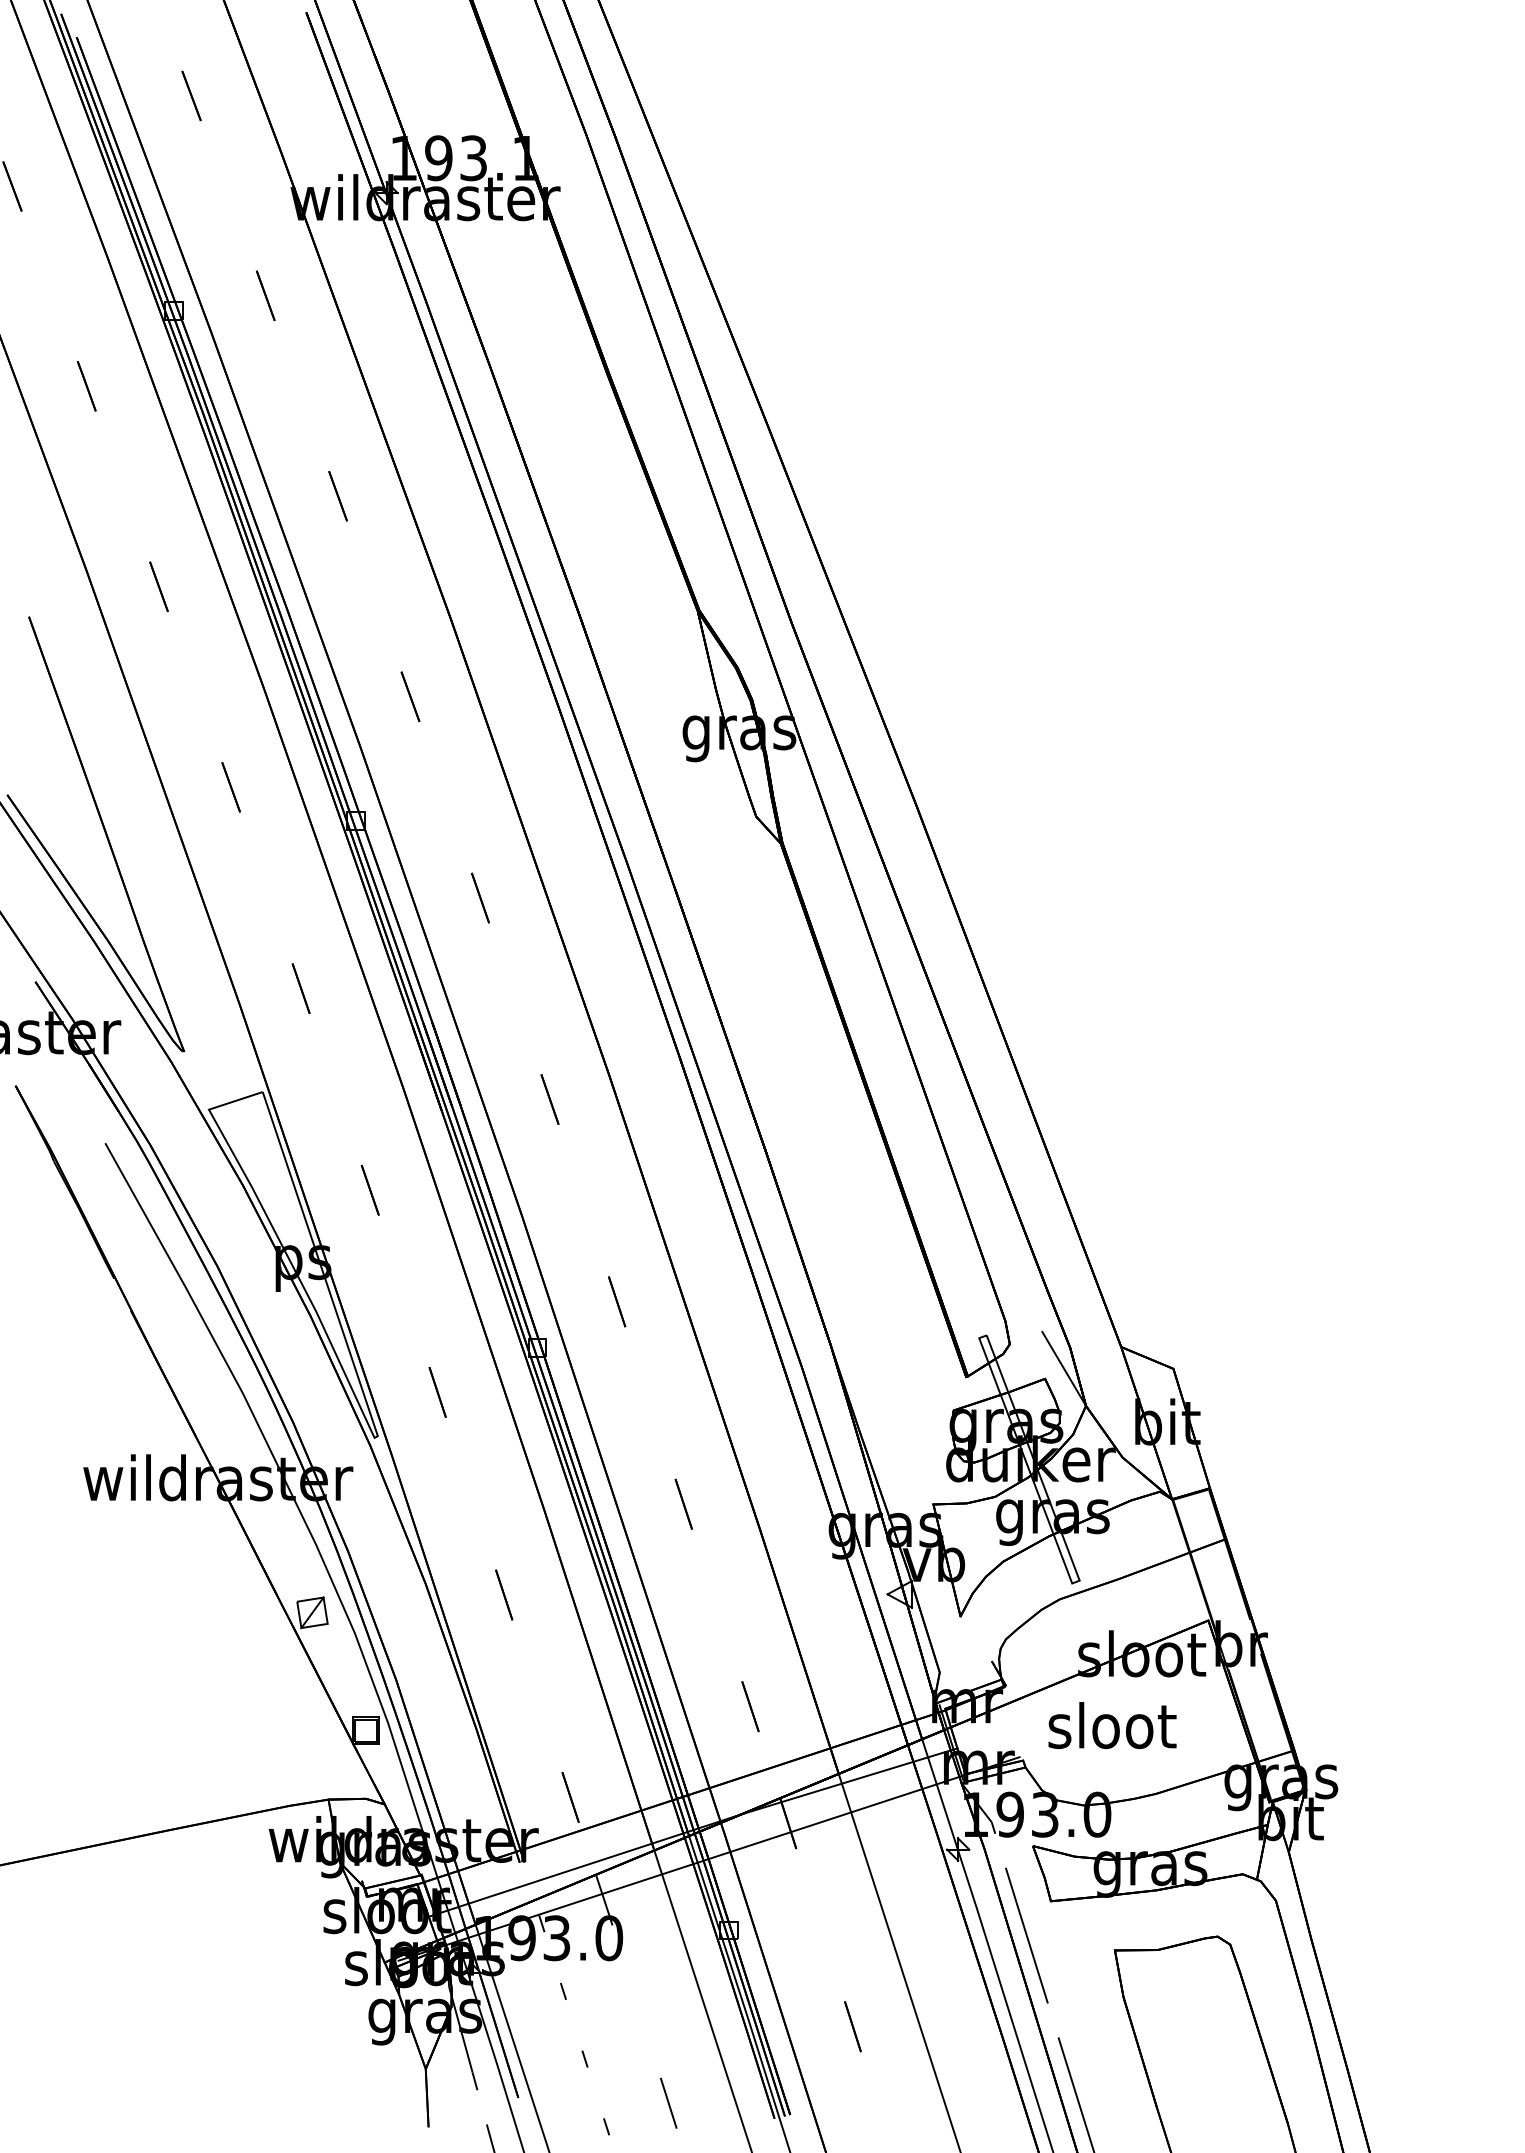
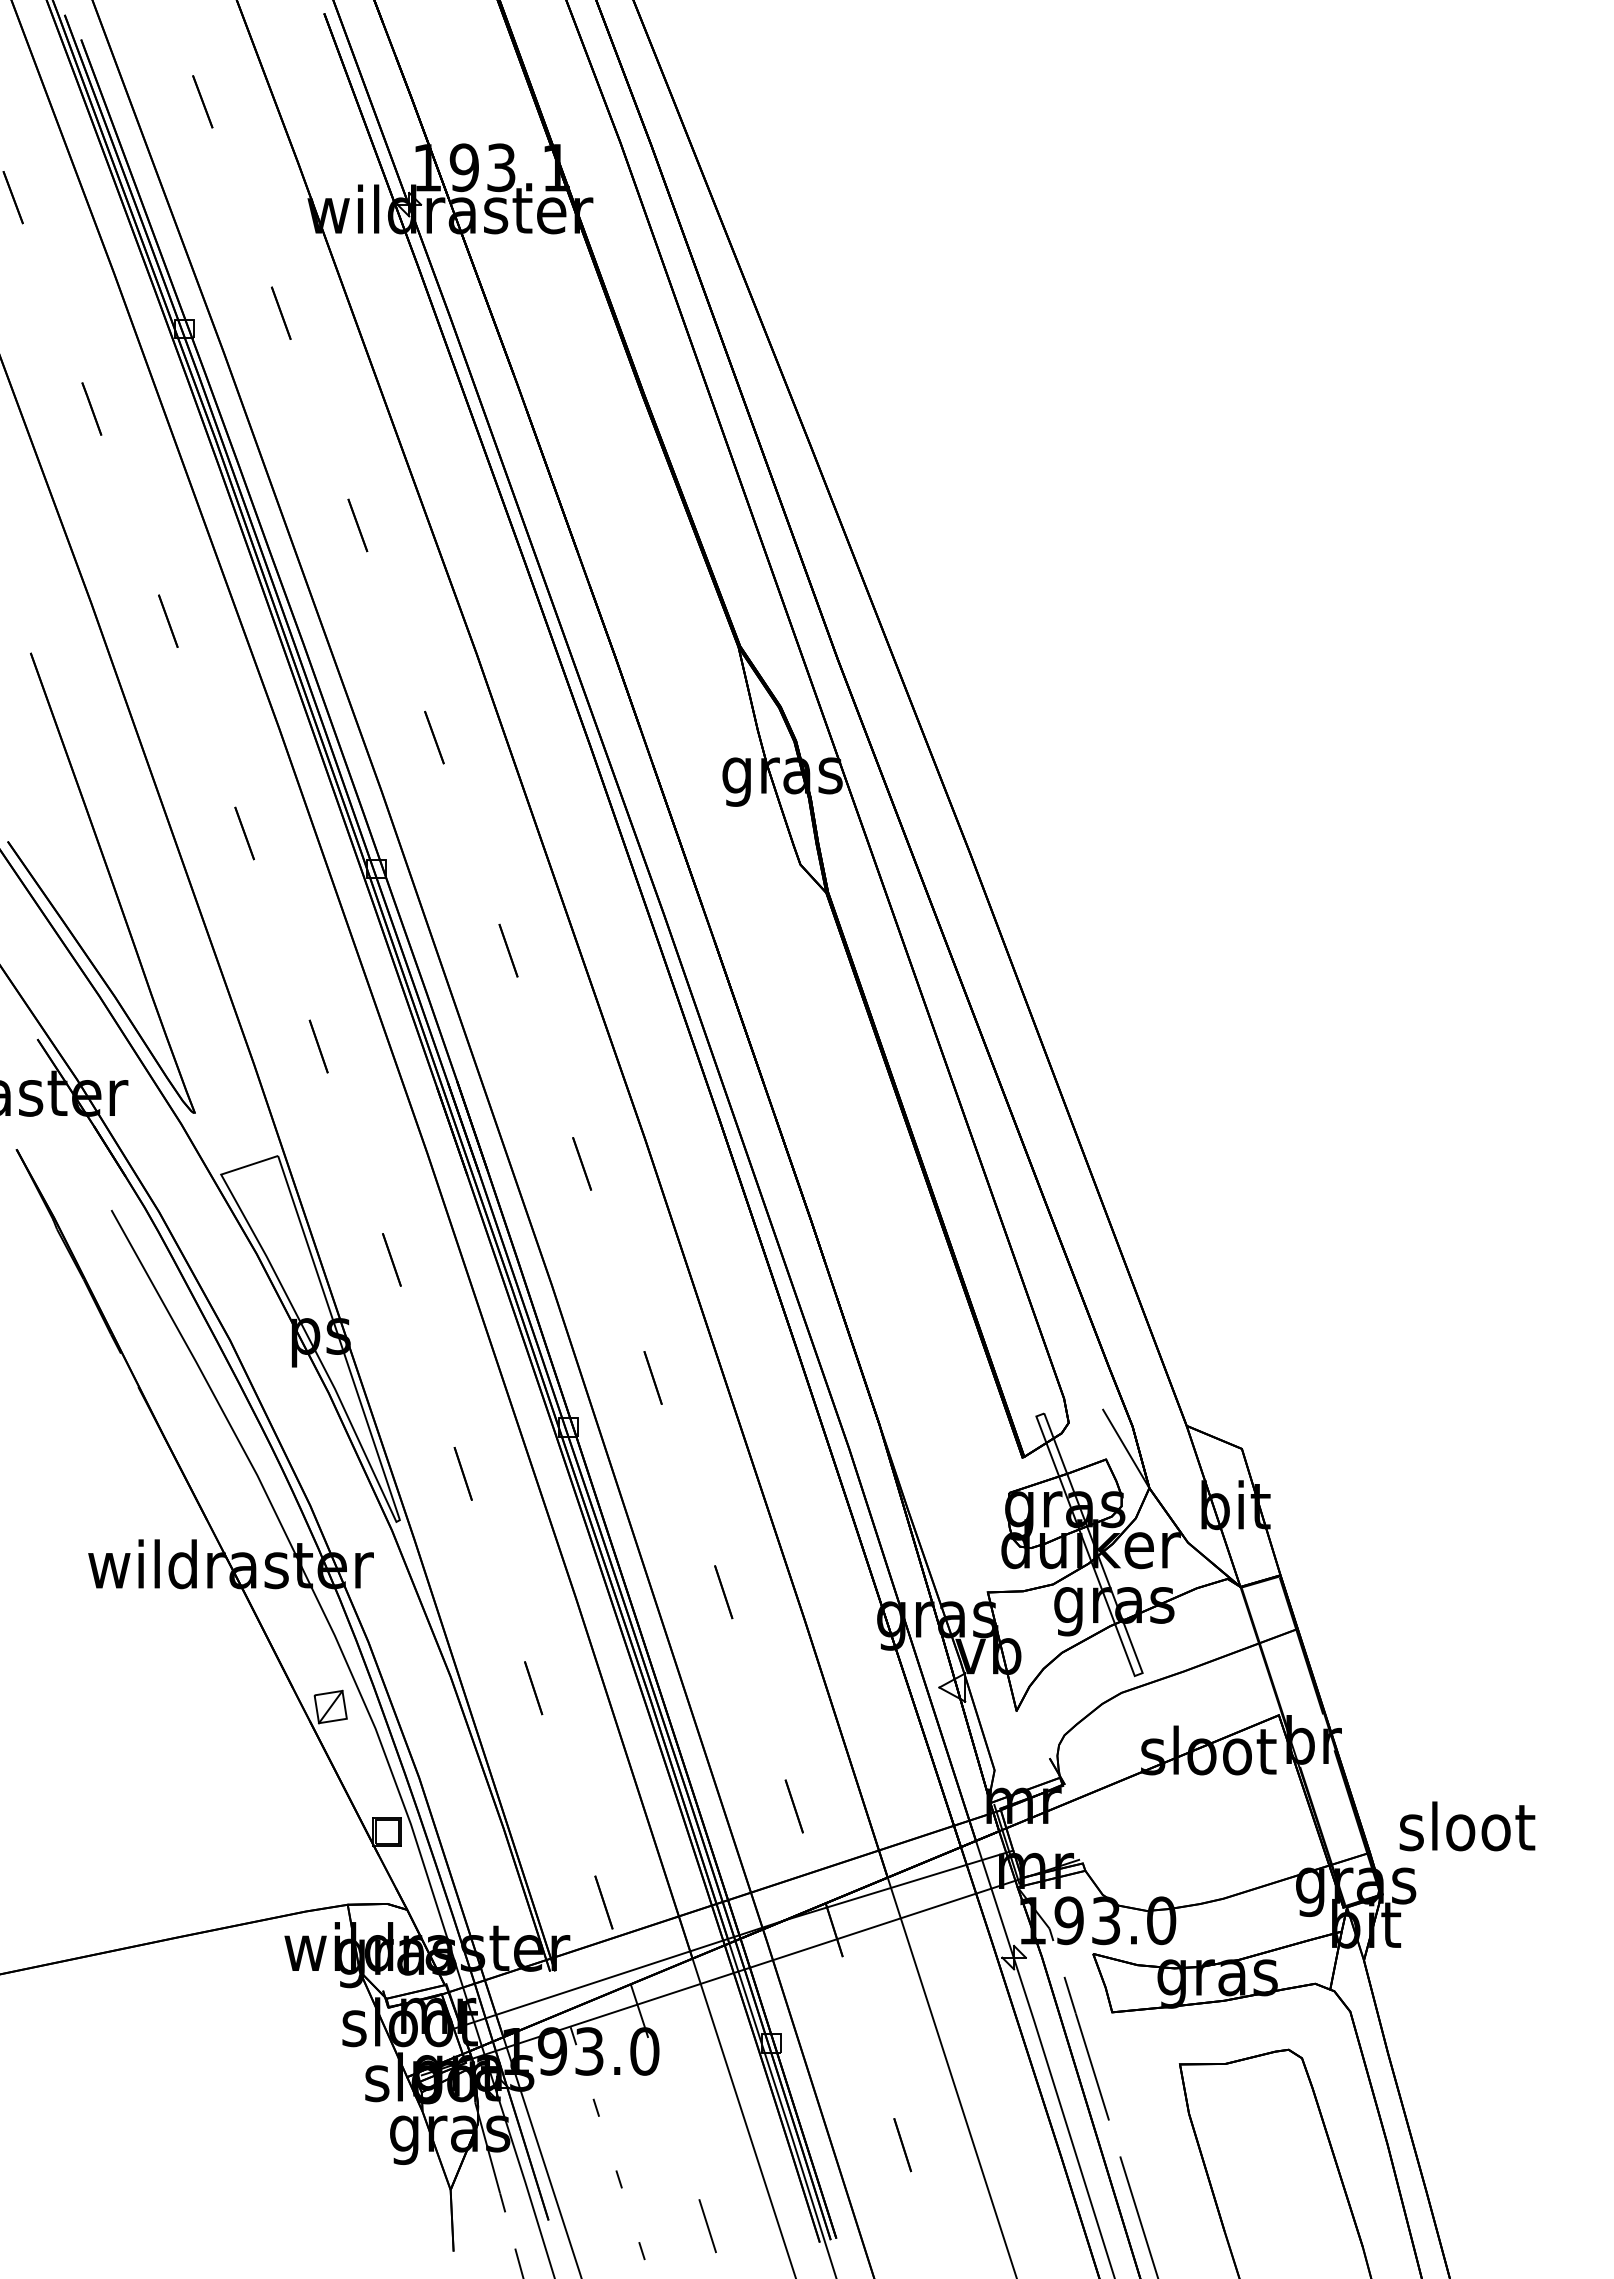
text: (1112, 1725) -> (1467, 1826), moved

